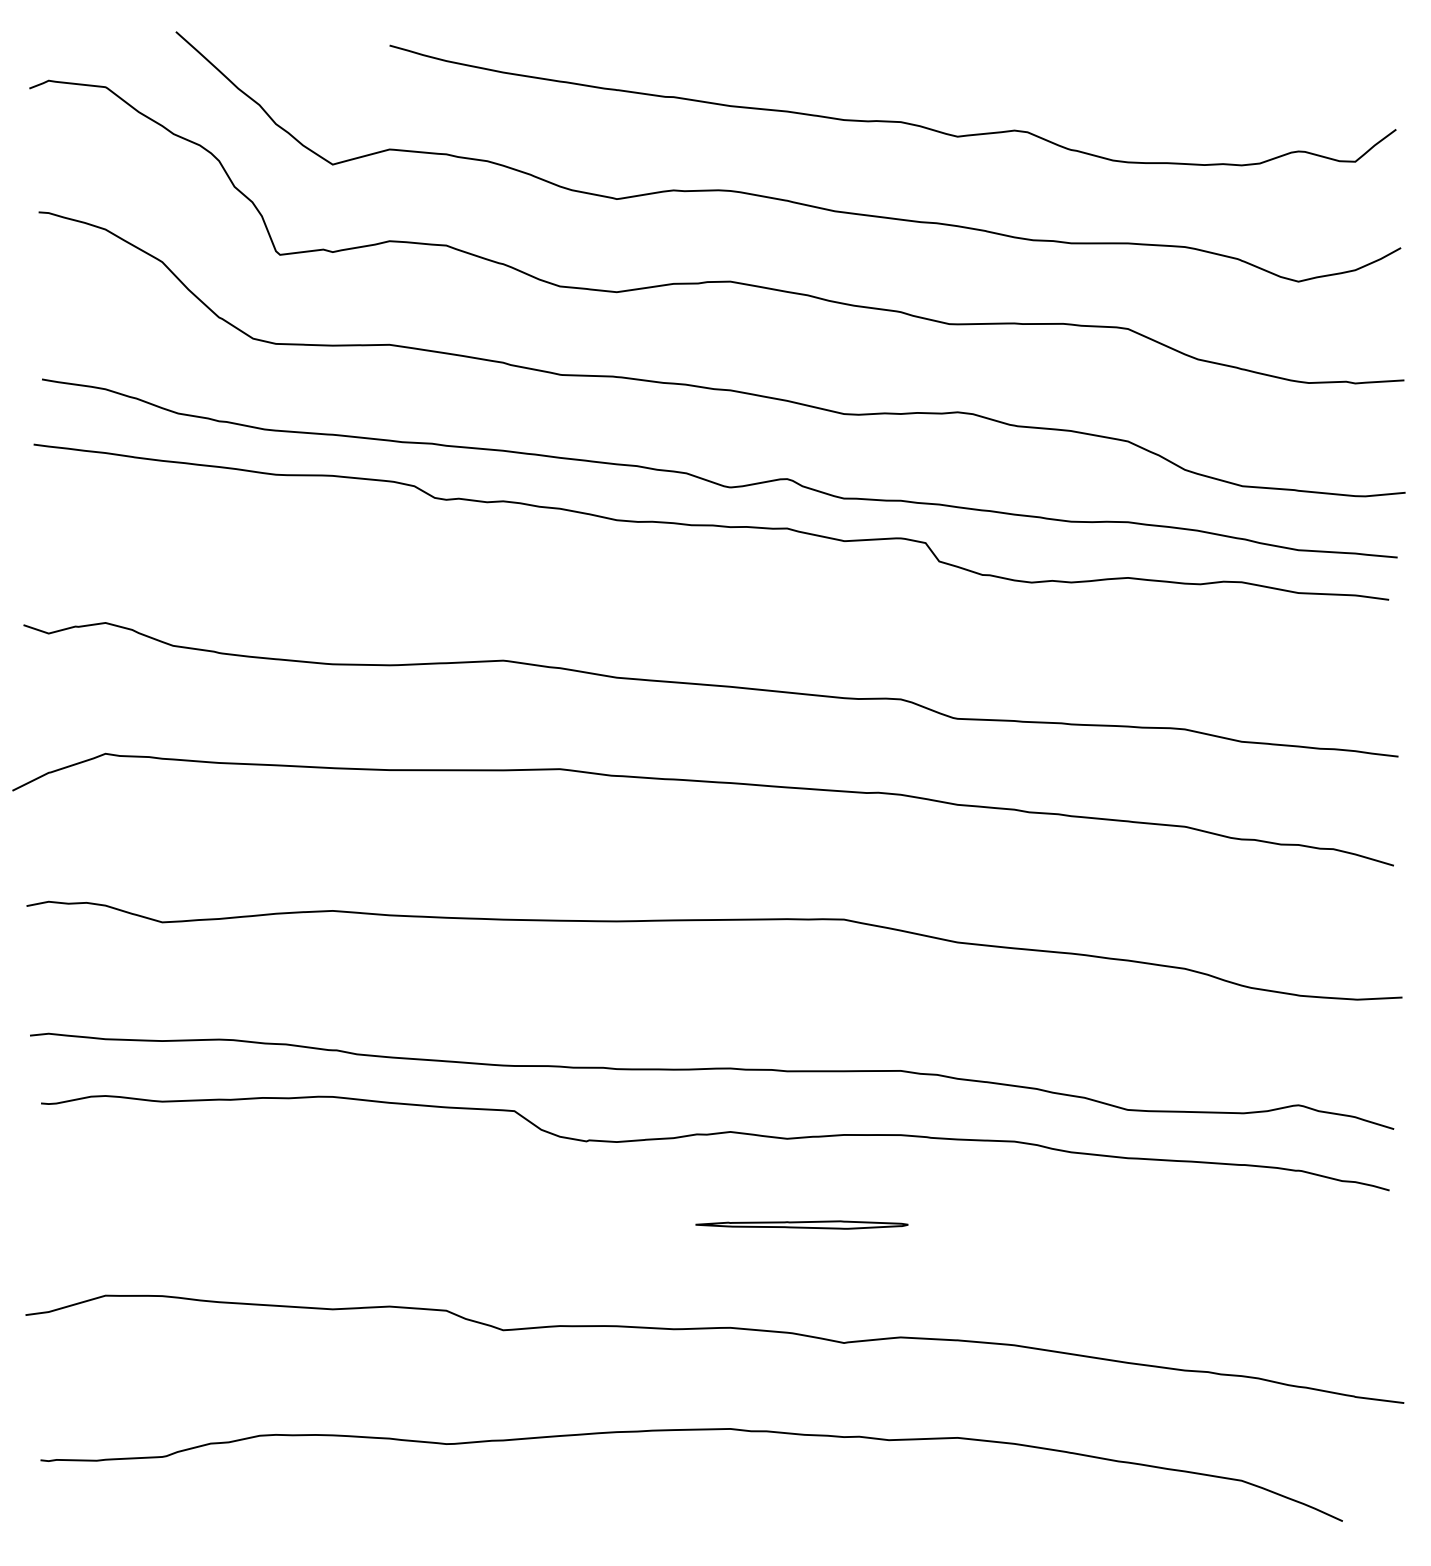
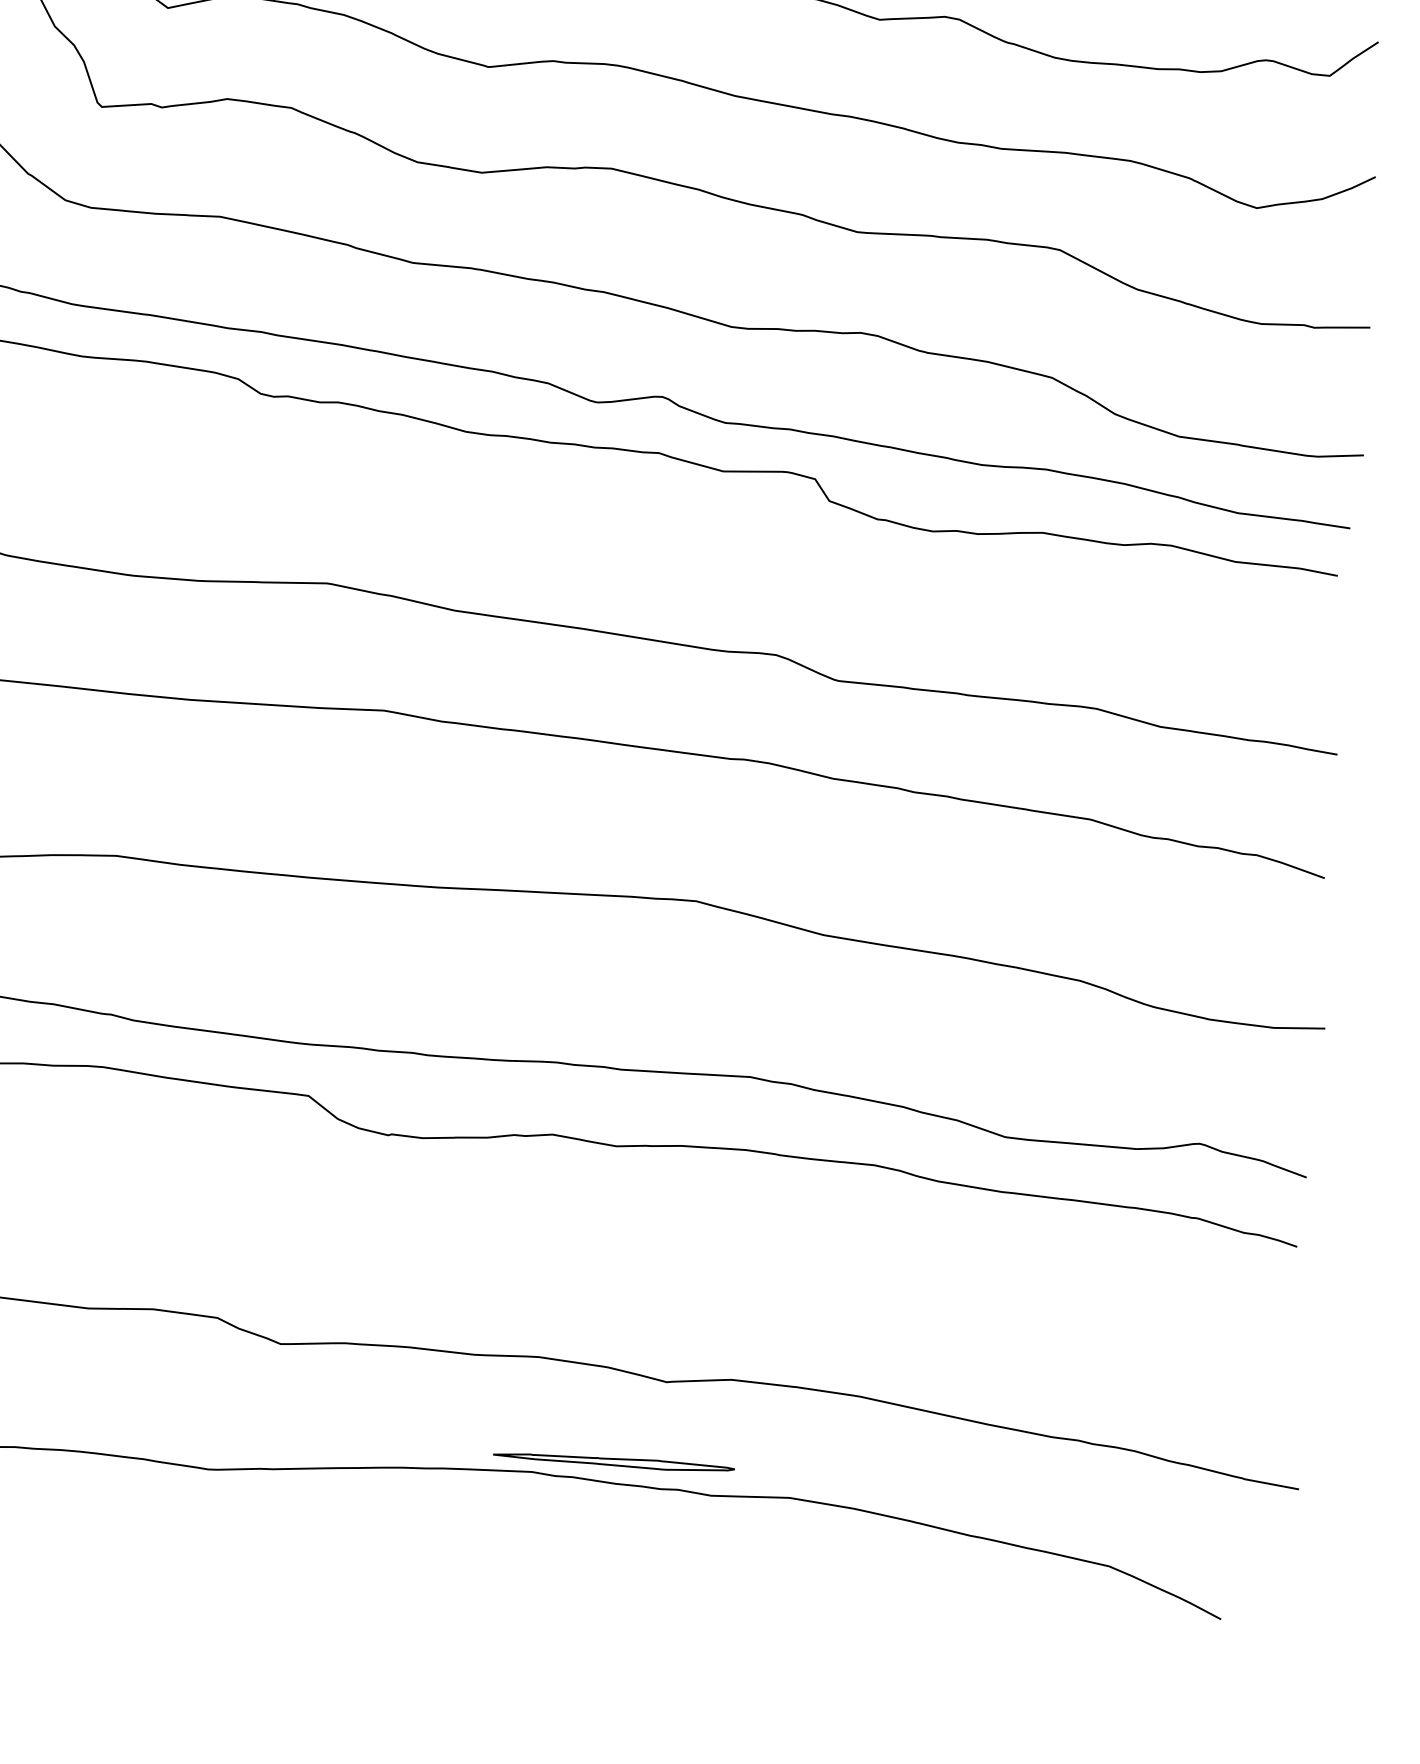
part: (801, 1224) -> (613, 1461), moved

